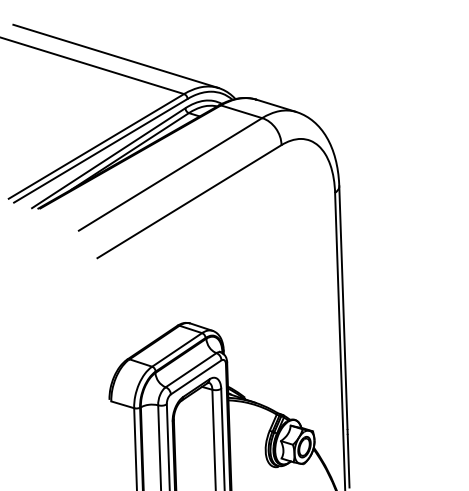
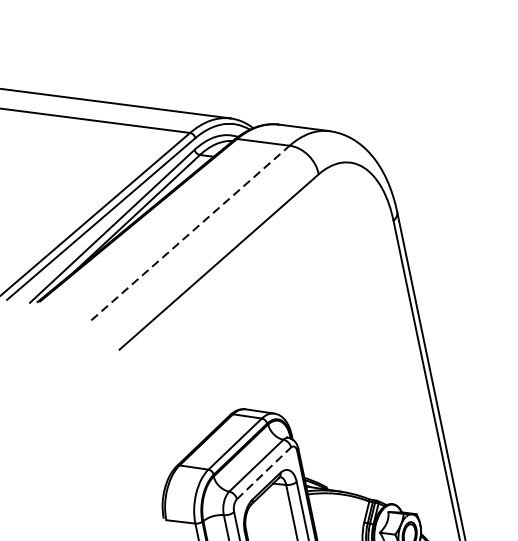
line: (170, 174) -> (190, 233), solid -> dashed
line: (196, 377) -> (264, 473), solid -> dashed

